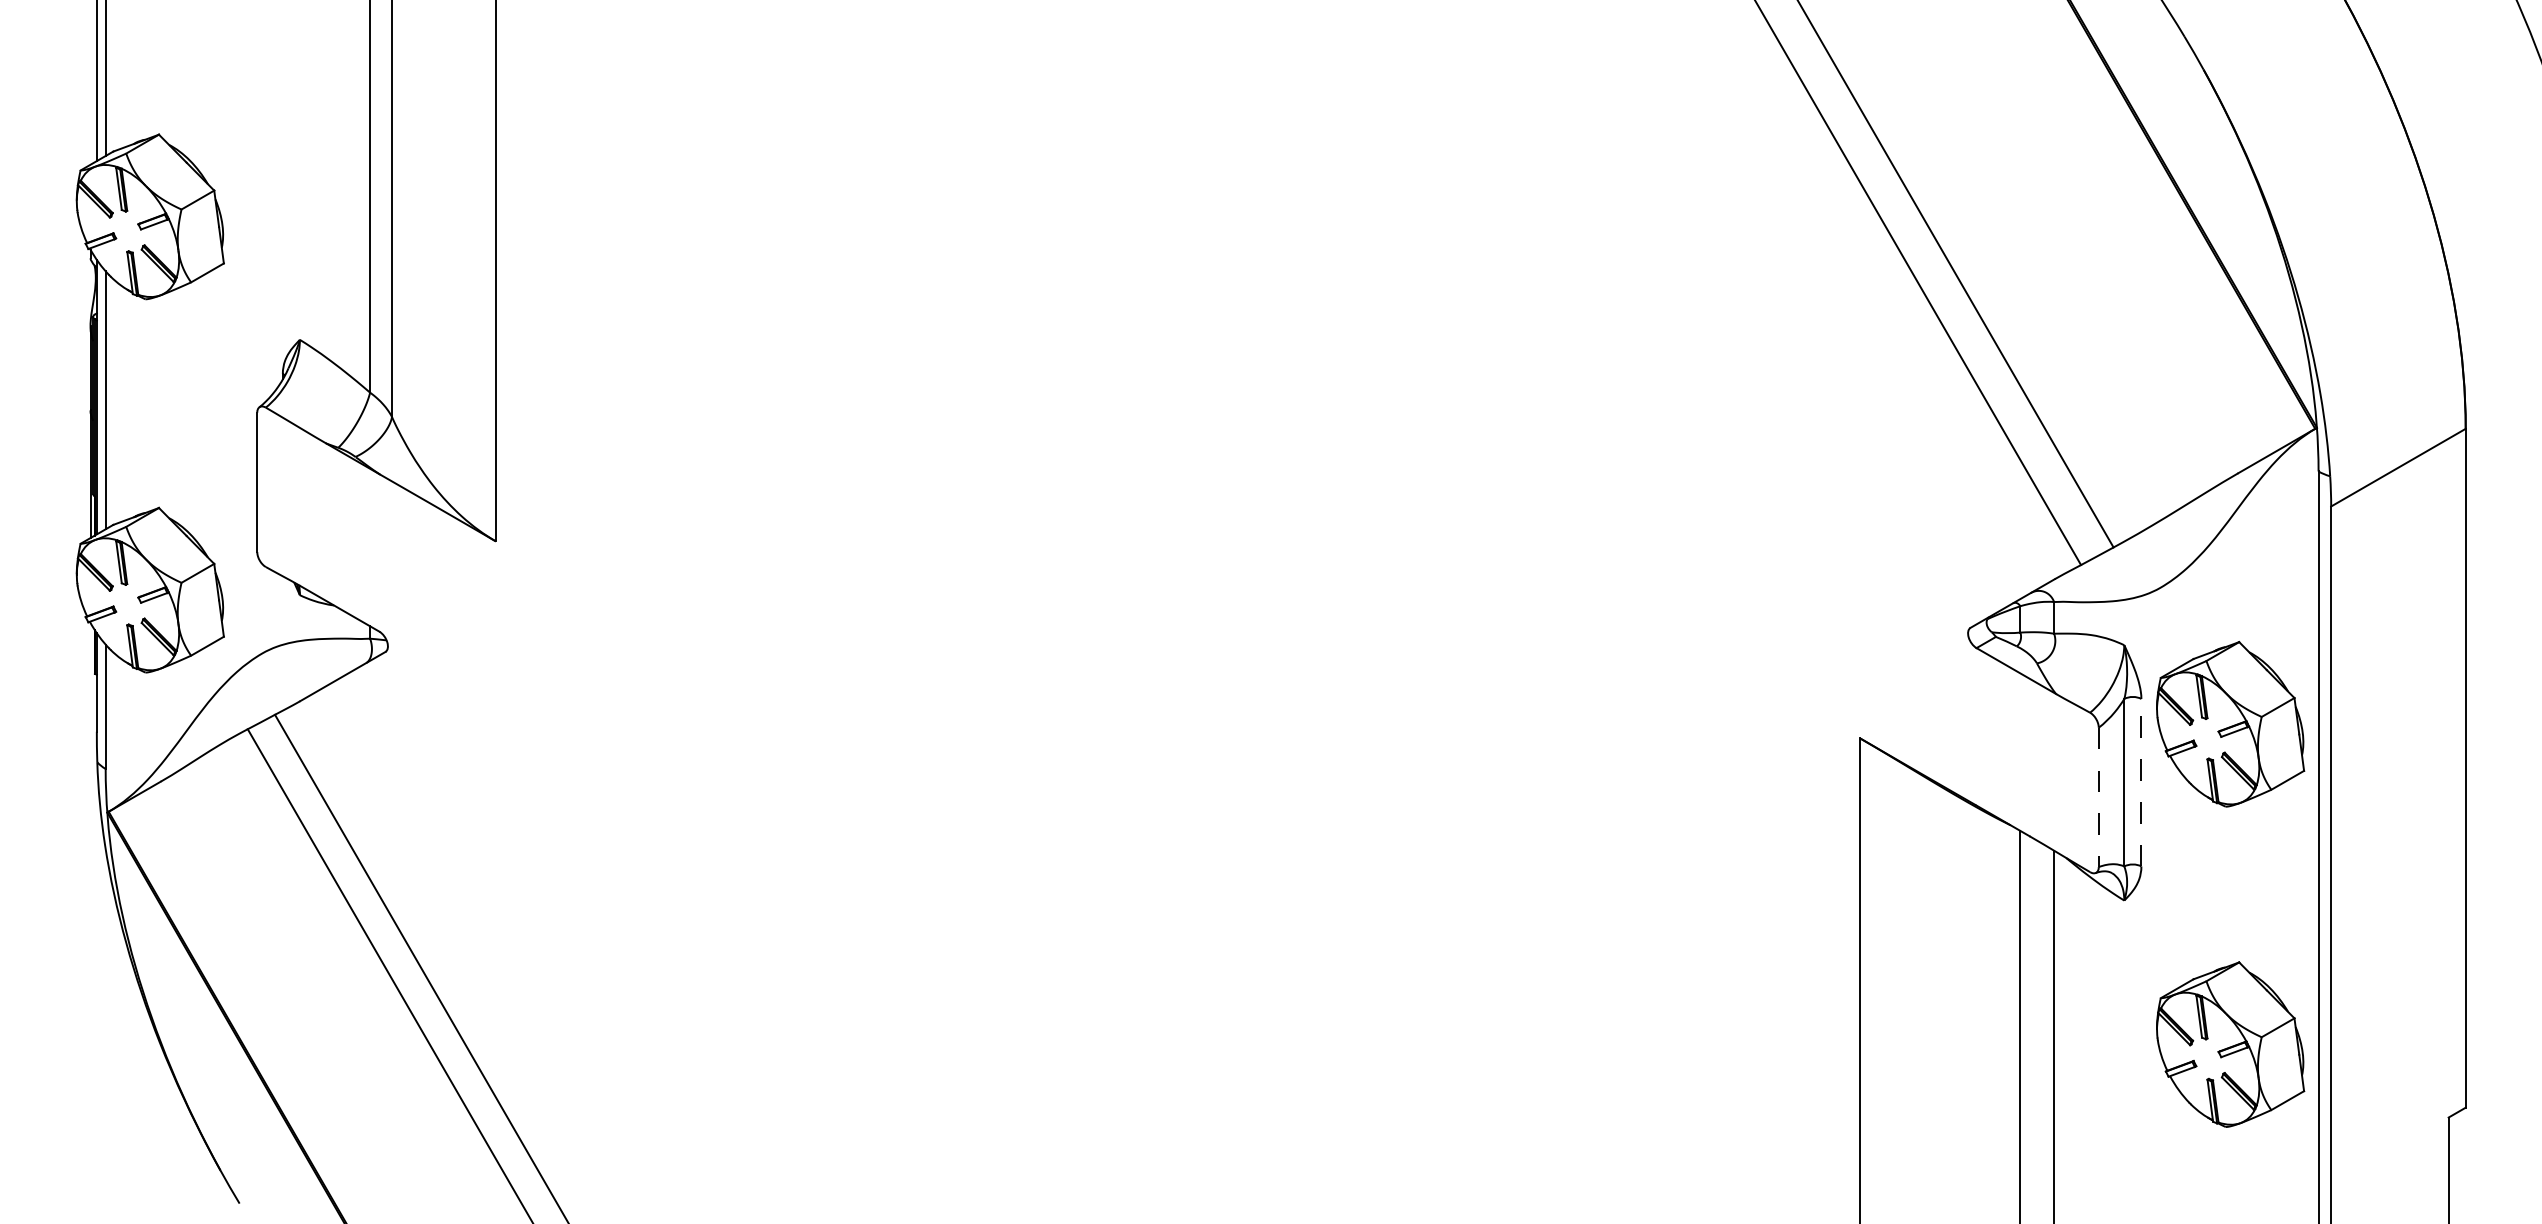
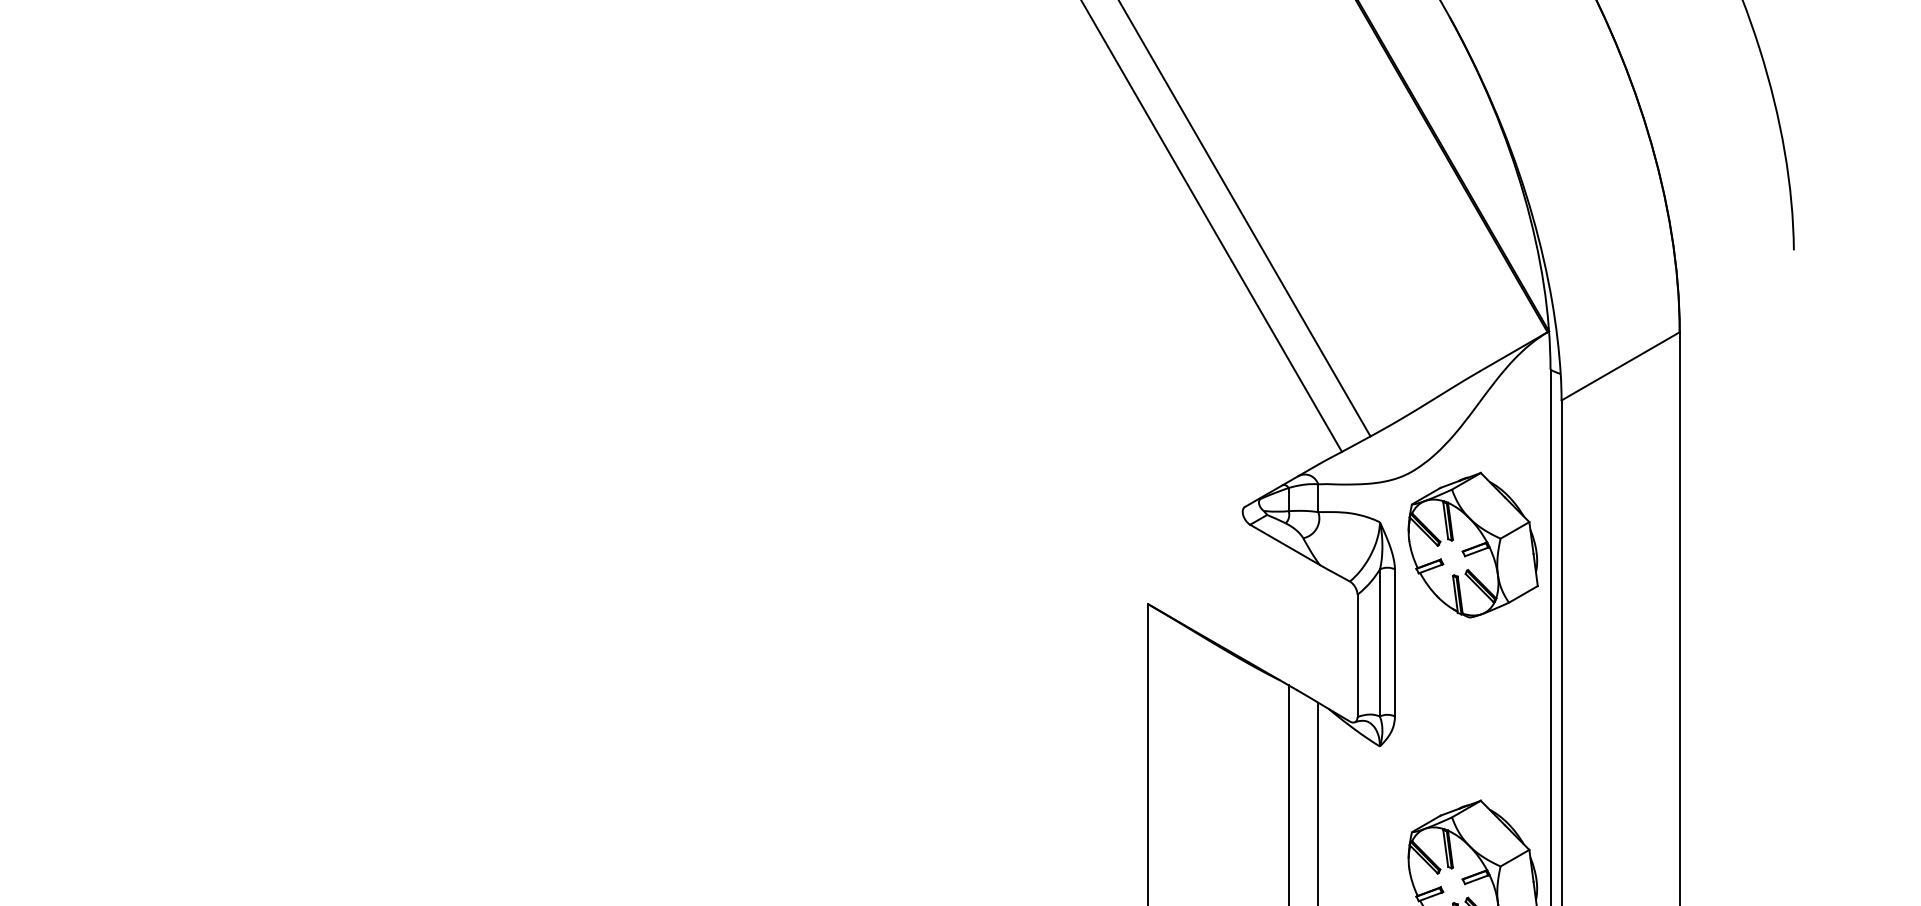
part: (2230, 723) -> (1473, 544), moved
line: (2141, 782) -> (1395, 642), dashed -> solid
line: (2098, 797) -> (1357, 655), dashed -> solid

